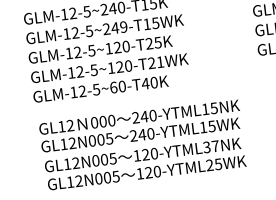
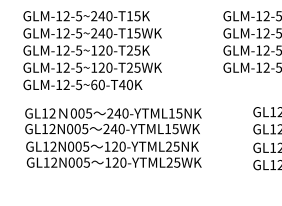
text: (123, 27) -> (109, 33), GLM-12-5~249-T15WK -> GLM-12-5~240-T15WK
text: (160, 61) -> (137, 67), GLM-12-5~120-T21WK -> GLM-12-5~120-T25WK
text: (111, 120) -> (88, 113), 000 -> 005
text: (210, 146) -> (172, 146), 120-YTML37NK -> 120-YTML25NK

